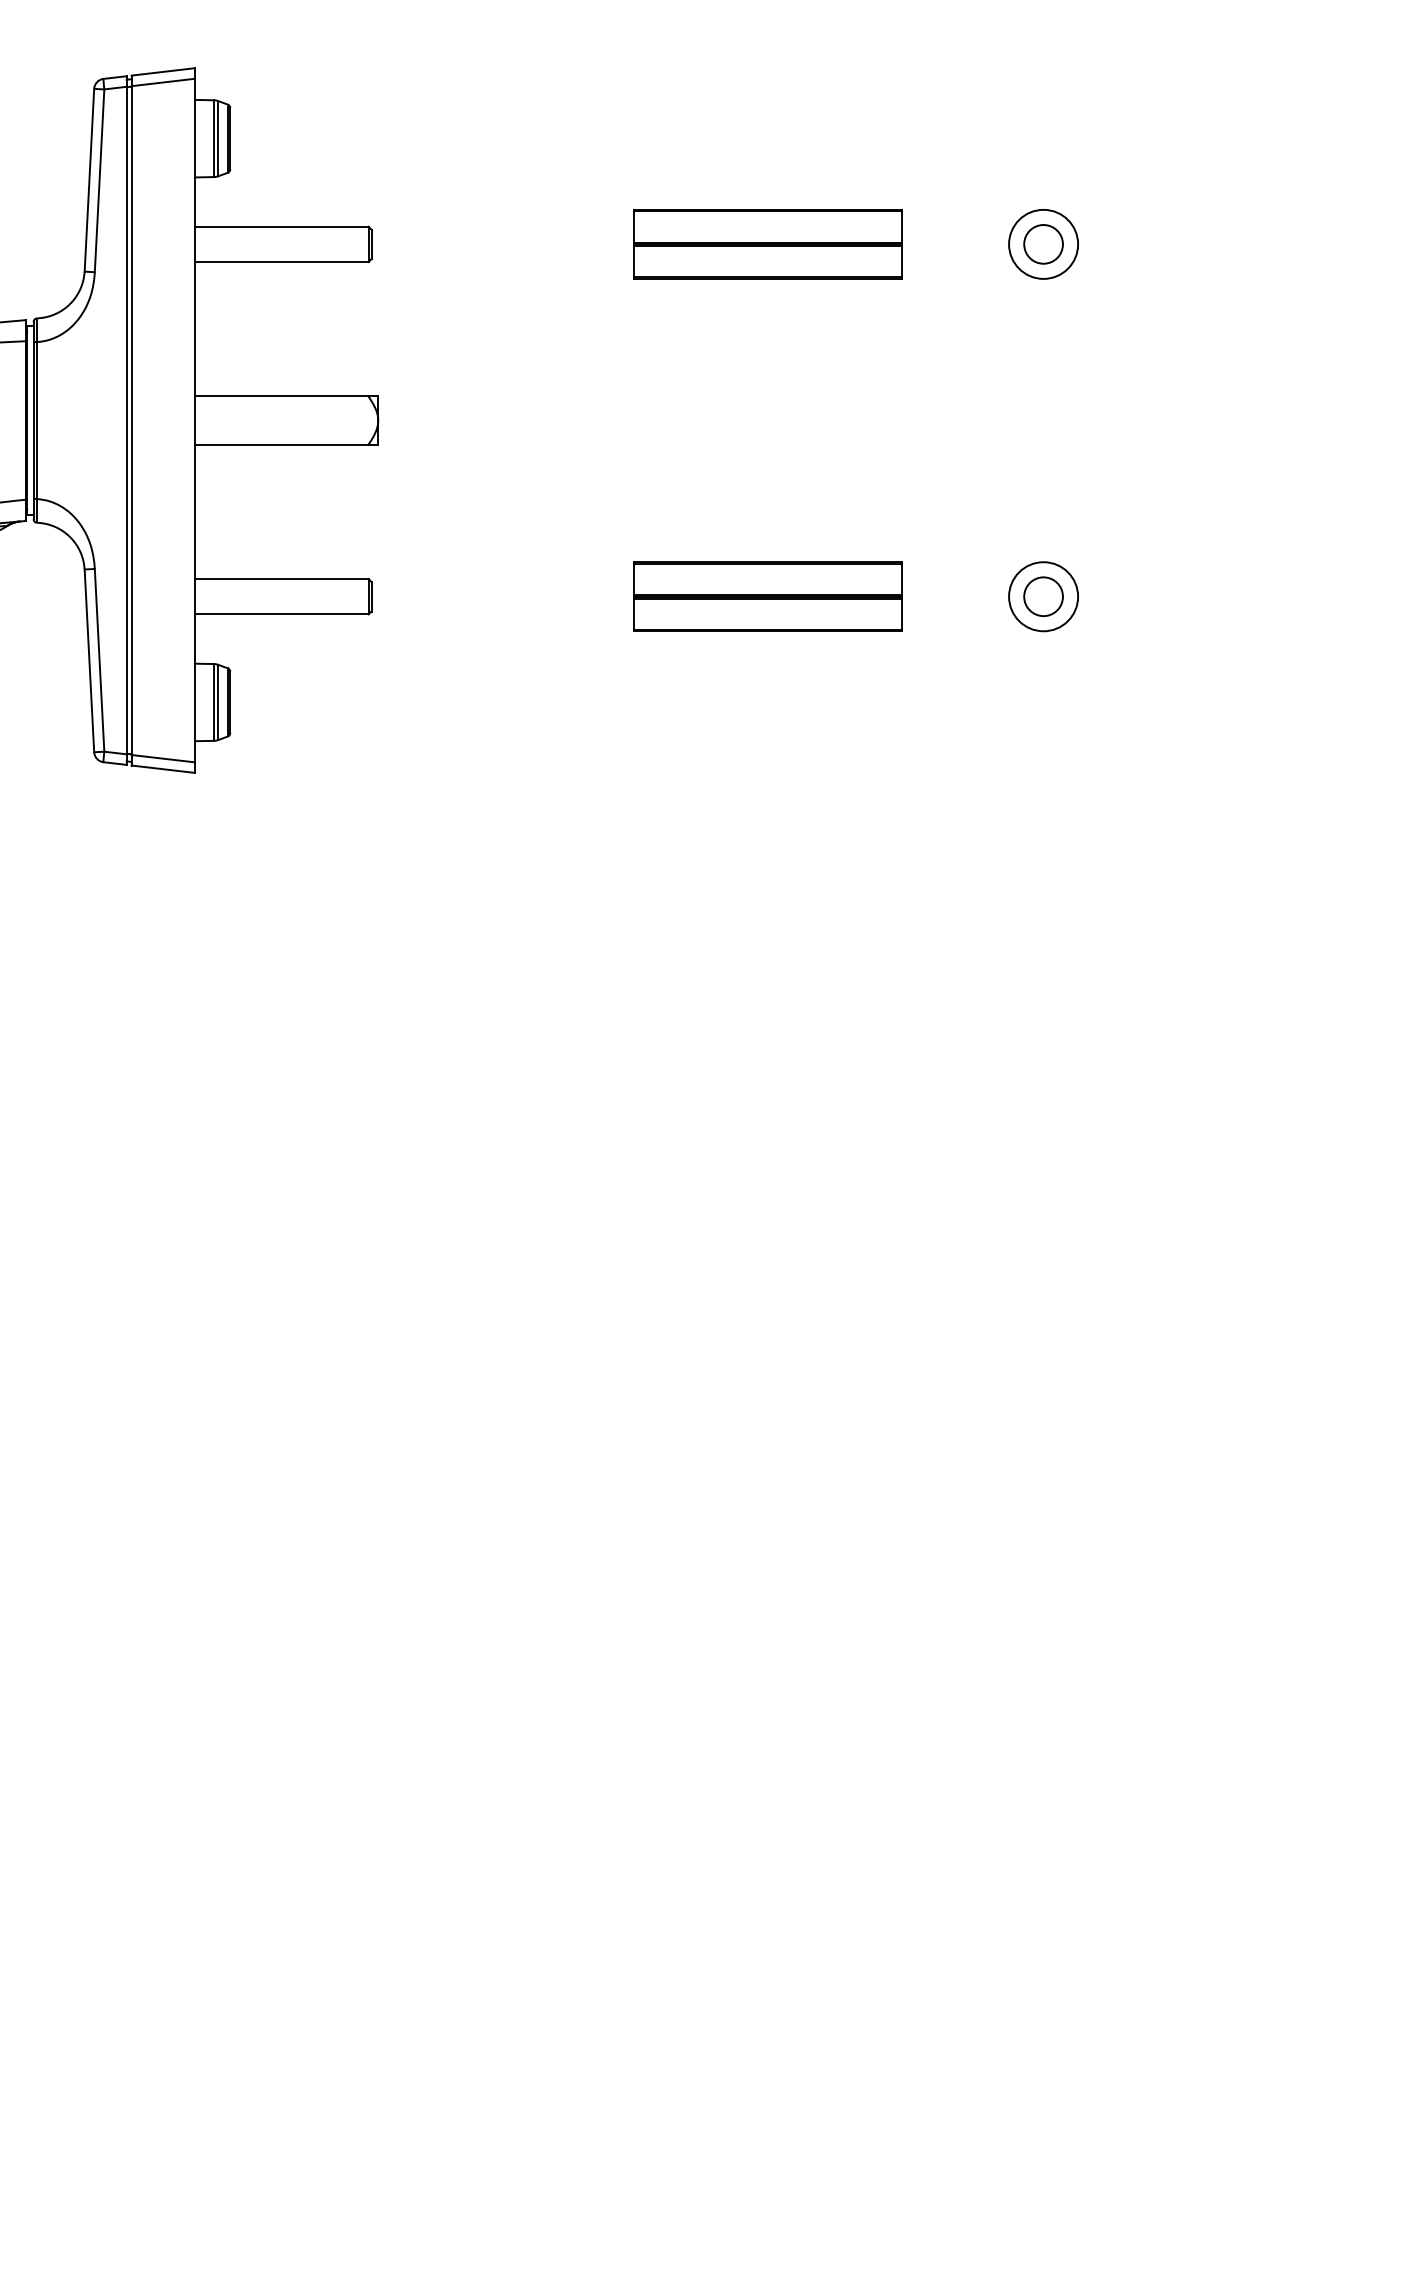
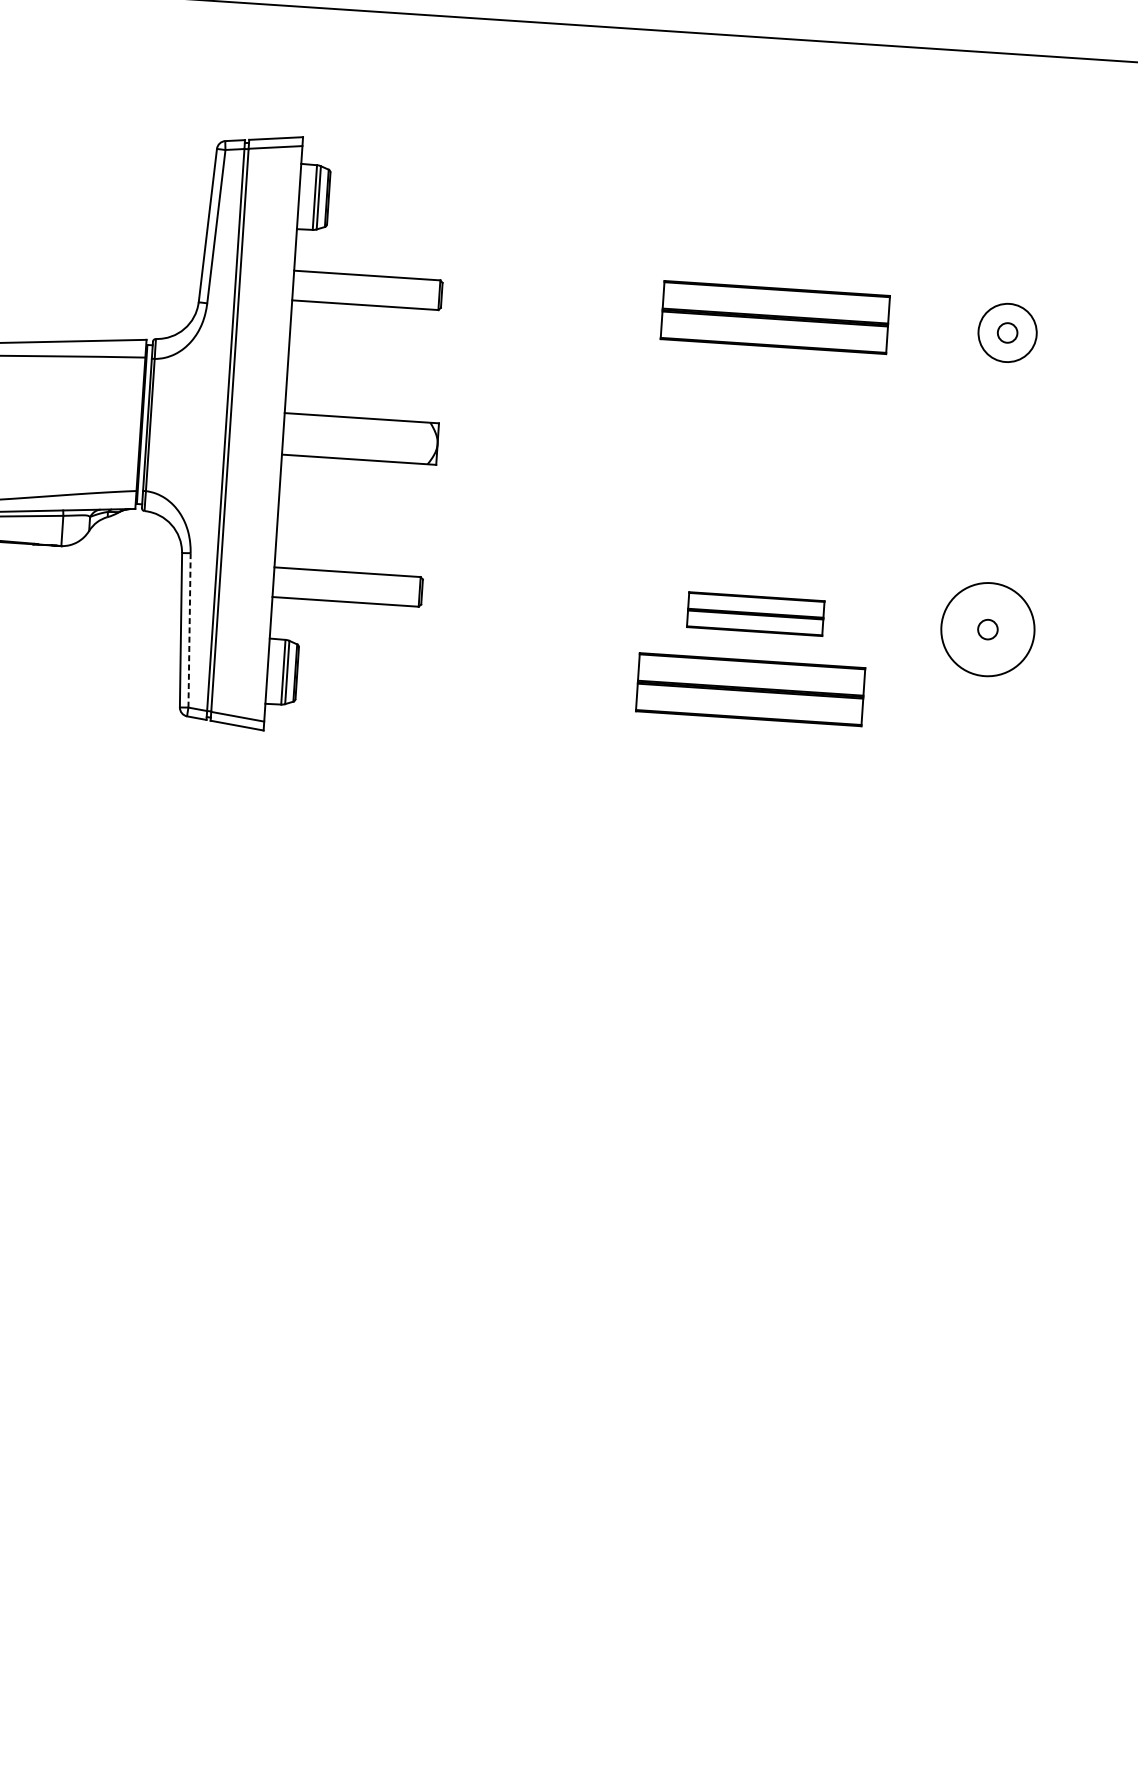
circle: (1043, 244) -> (1007, 333), size x0.6
part: (767, 596) -> (755, 613), size x0.6
circle: (1043, 596) -> (987, 629), size x0.6
circle: (1043, 596) -> (987, 629), size x1.6
line: (99, 659) -> (189, 629), solid -> dashed
part: (767, 686) -> (750, 689), added

